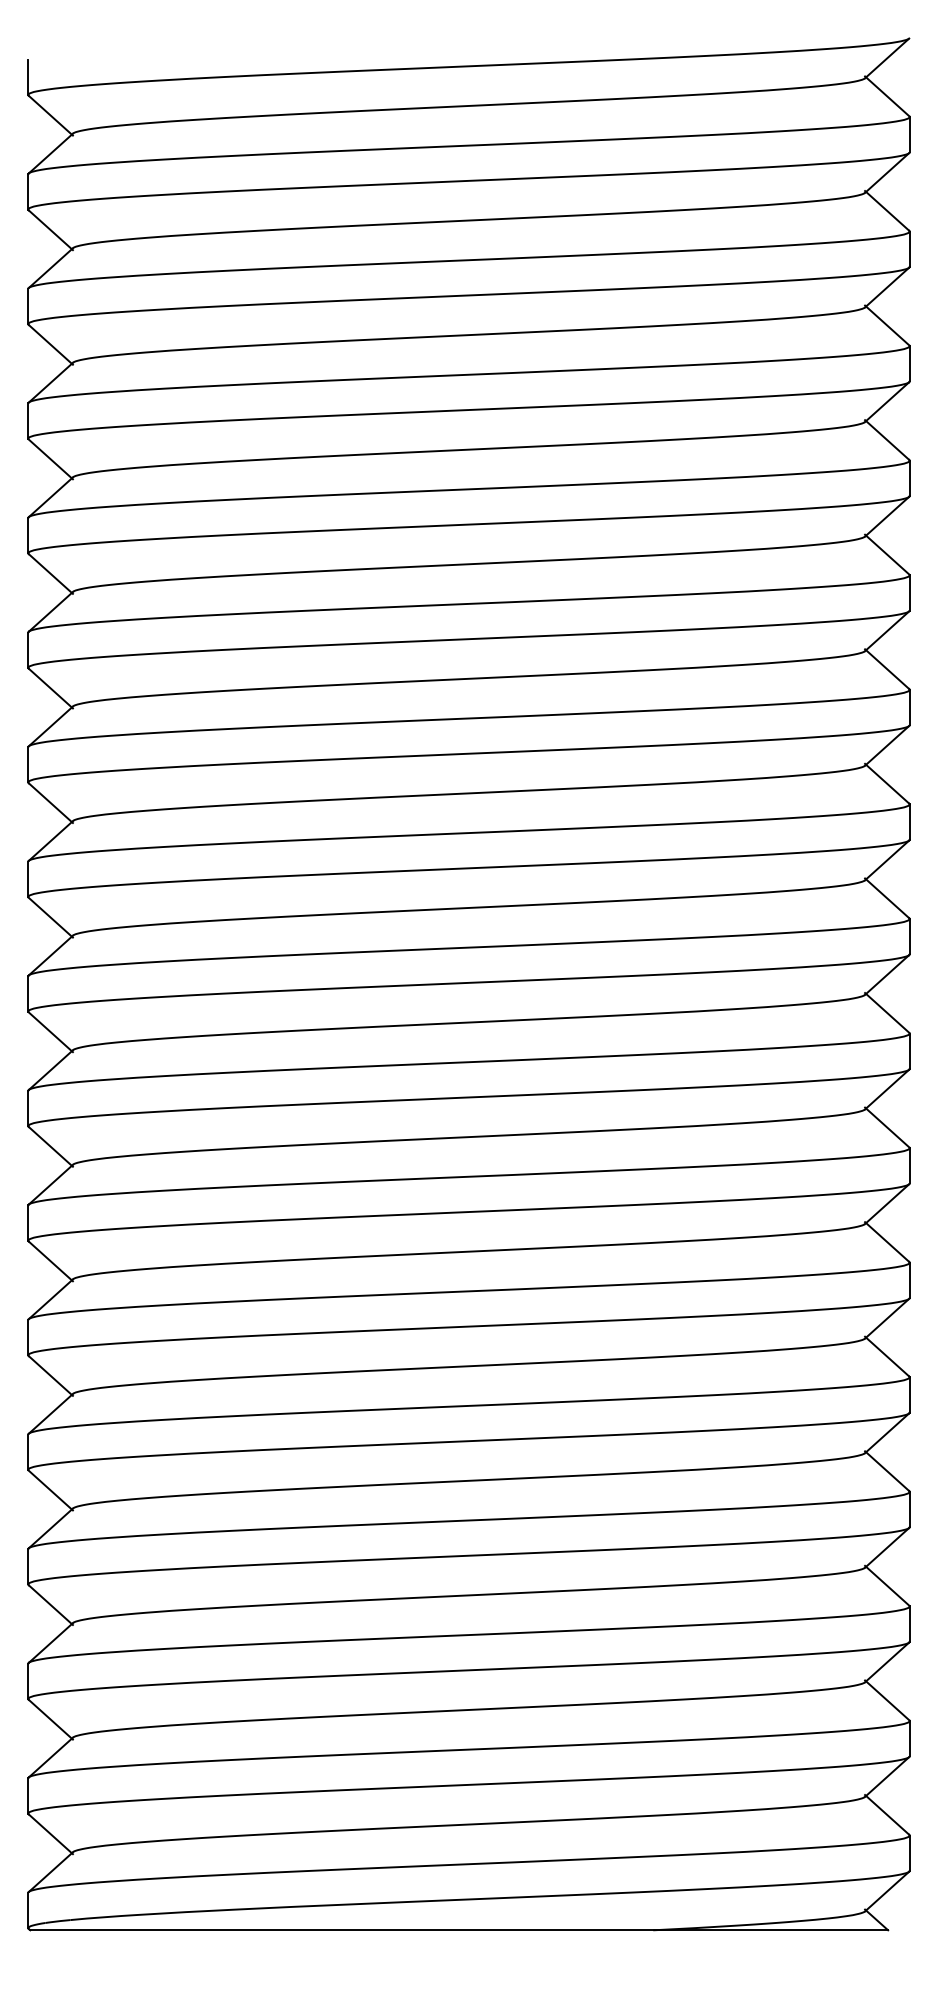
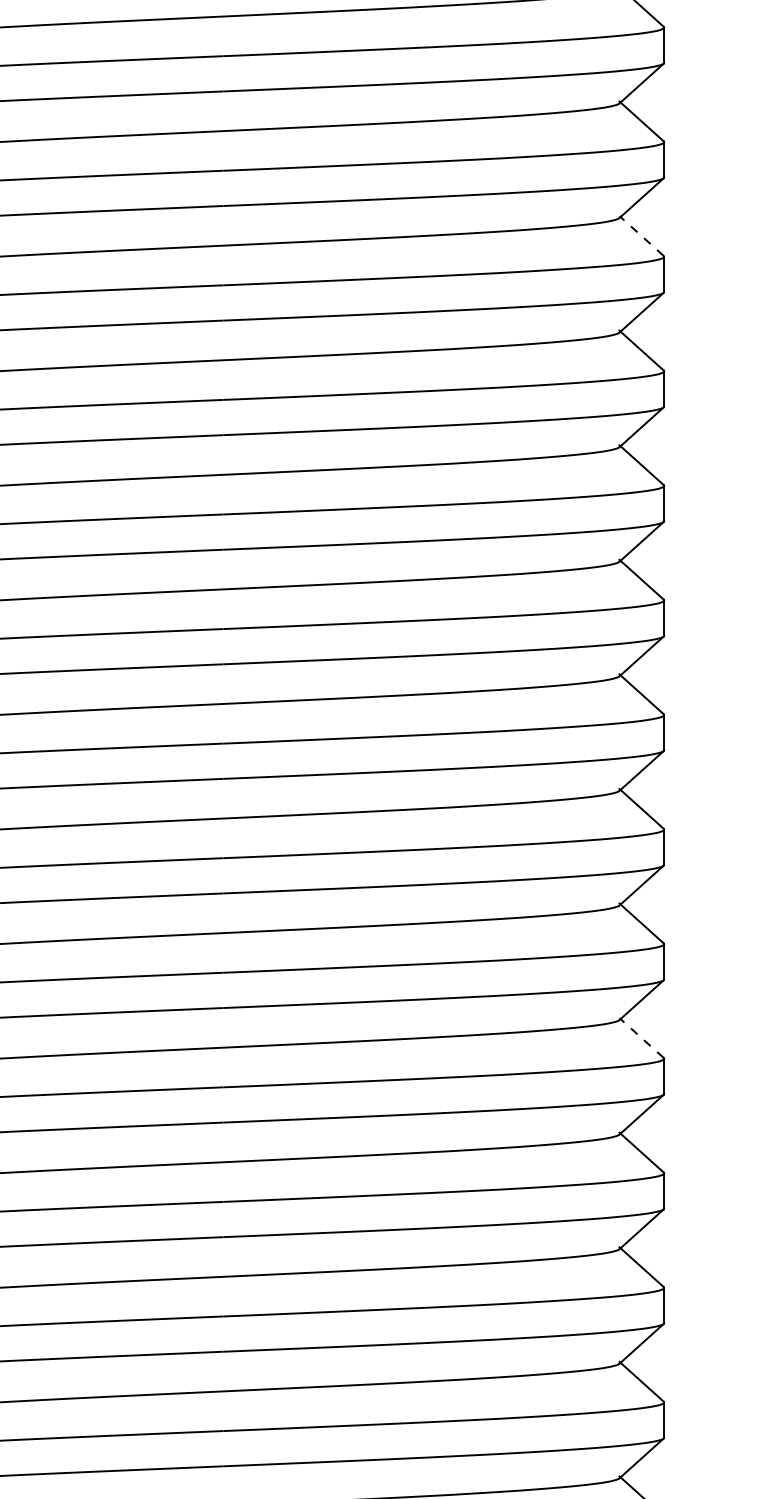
line: (887, 554) -> (641, 235), solid -> dashed
line: (887, 1356) -> (641, 1037), solid -> dashed

